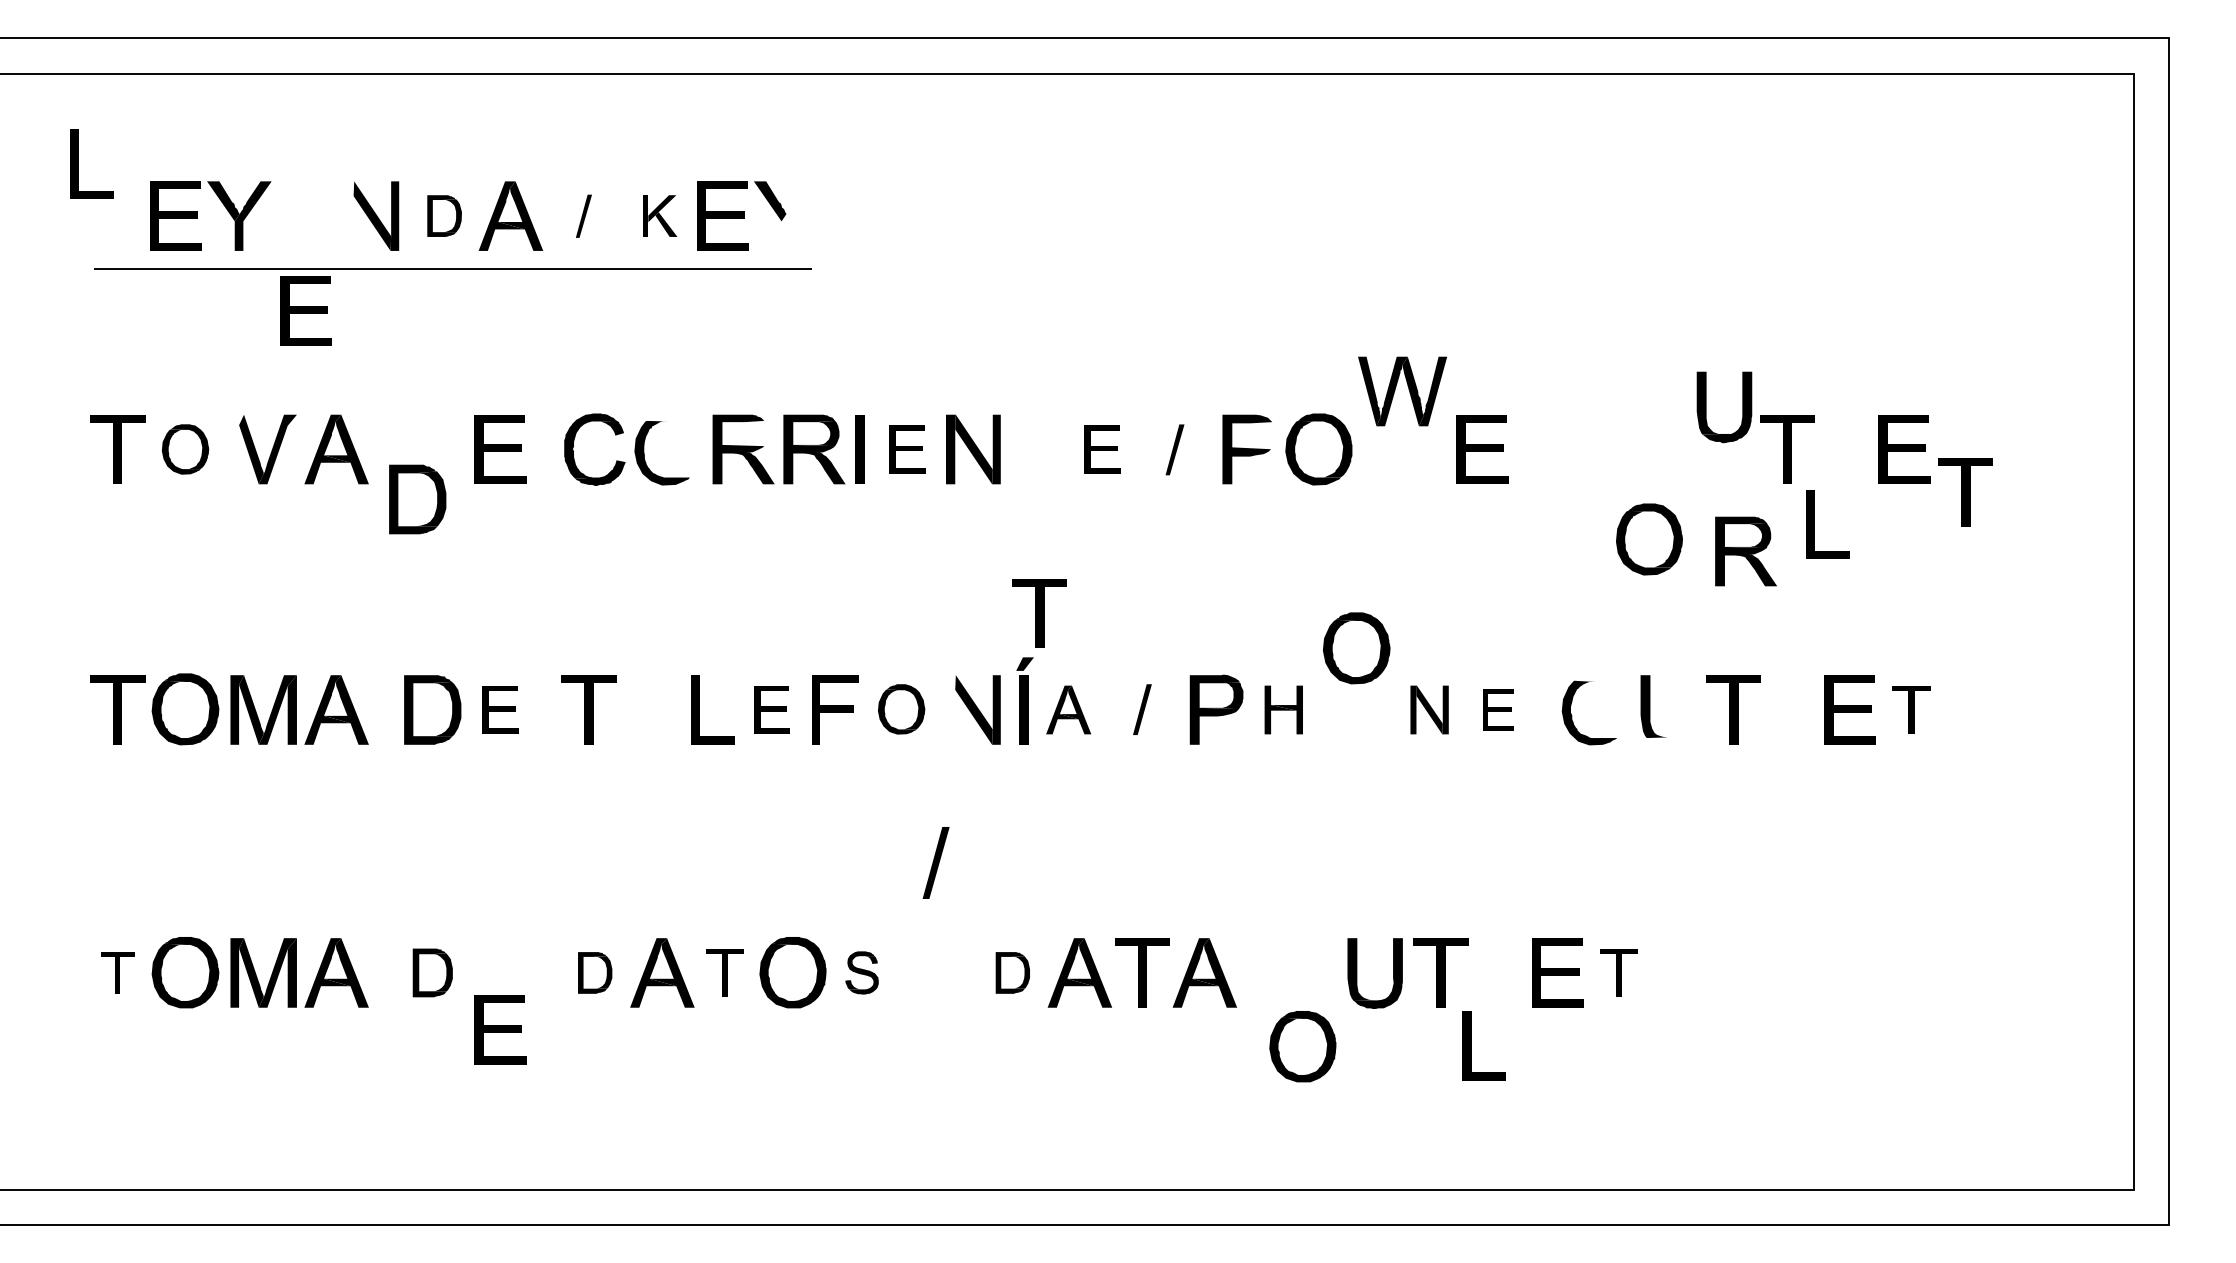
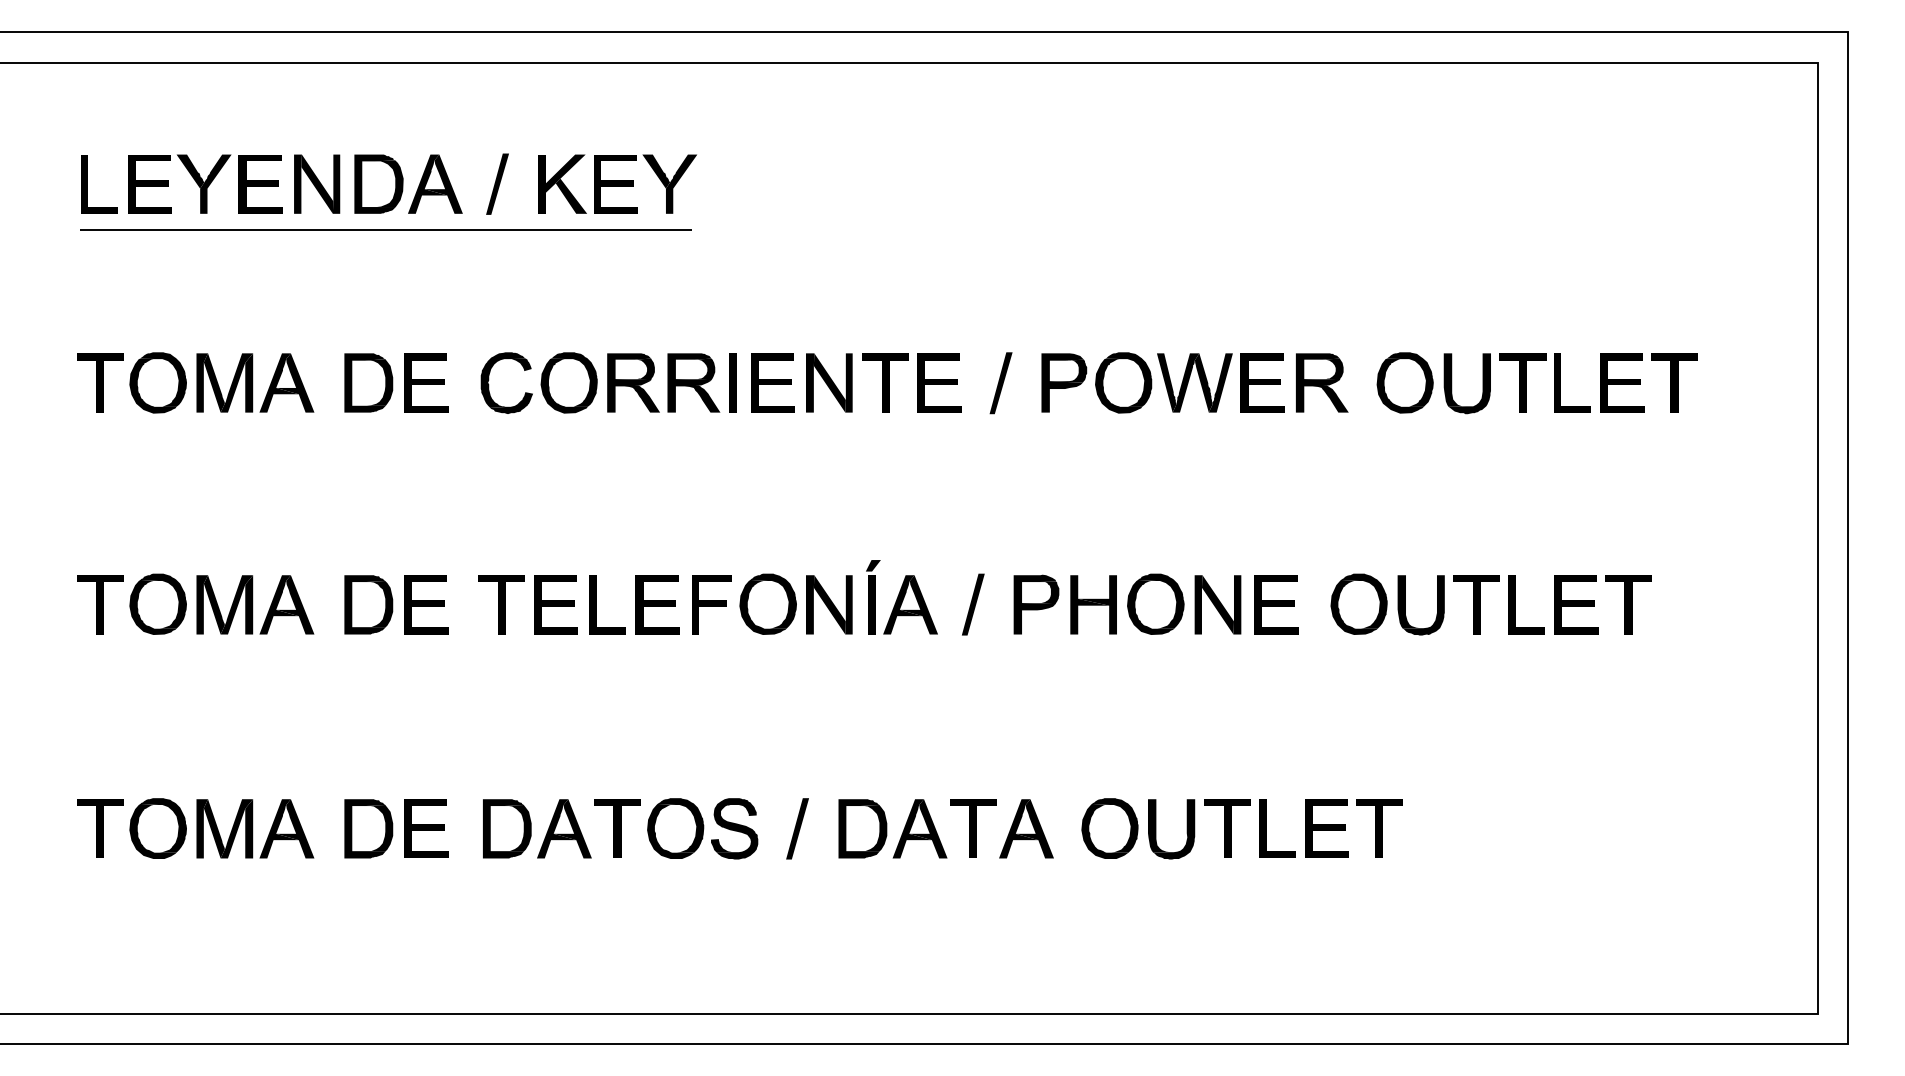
part: (78, 163) -> (88, 183), moved
fill: (349, 215) -> (297, 183), added
part: (444, 215) -> (378, 183), size x1.67
part: (659, 215) -> (561, 183), size x1.67
fill: (799, 215) -> (681, 183), added
part: (583, 216) -> (497, 184), size x1.67
part: (305, 310) -> (260, 183), moved
part: (1408, 389) -> (1199, 381), moved
part: (1706, 407) -> (1452, 383), moved
fill: (745, 433) -> (635, 369), added
fill: (1254, 435) -> (1068, 371), added
fill: (673, 445) -> (573, 379), added
part: (185, 449) -> (158, 382), size x1.43
fill: (237, 449) -> (202, 382), added
fill: (291, 449) -> (248, 382), added
part: (907, 449) -> (773, 382), size x1.43
part: (1102, 449) -> (939, 382), size x1.43
part: (1174, 449) -> (1000, 382), size x1.43
part: (1965, 492) -> (1674, 382), moved
part: (417, 499) -> (368, 382), moved
part: (1814, 524) -> (1561, 382), moved
part: (1649, 539) -> (1405, 382), moved
part: (1745, 551) -> (1321, 382), moved
part: (1039, 613) -> (885, 382), moved
part: (1356, 648) -> (1155, 604), moved
fill: (1601, 705) -> (1364, 601), added
part: (500, 709) -> (426, 604), size x1.43
fill: (652, 709) -> (555, 604), added
part: (771, 709) -> (657, 604), size x1.43
part: (901, 709) -> (768, 604), size x1.43
fill: (950, 709) -> (809, 604), added
part: (1068, 709) -> (910, 604), size x1.43
part: (1142, 709) -> (973, 604), size x1.43
part: (1283, 709) -> (1093, 604), size x1.43
part: (1429, 709) -> (1217, 604), size x1.43
part: (1498, 709) -> (1276, 604), size x1.67
fill: (1791, 709) -> (1526, 604), added
part: (1911, 709) -> (1628, 604), size x1.43
fill: (1670, 710) -> (1423, 605), added
part: (935, 862) -> (797, 828), moved
part: (117, 972) -> (100, 828), size x1.67
part: (432, 972) -> (368, 828), size x1.43
part: (594, 972) -> (506, 828), size x1.67
part: (724, 972) -> (617, 828), size x1.43
part: (861, 972) -> (734, 828), size x1.67
part: (1012, 972) -> (862, 828), size x1.67
part: (1618, 972) -> (1378, 828), size x1.43
part: (500, 1029) -> (426, 828), moved
part: (1471, 1045) -> (1266, 828), moved
part: (1302, 1046) -> (1109, 828), moved

